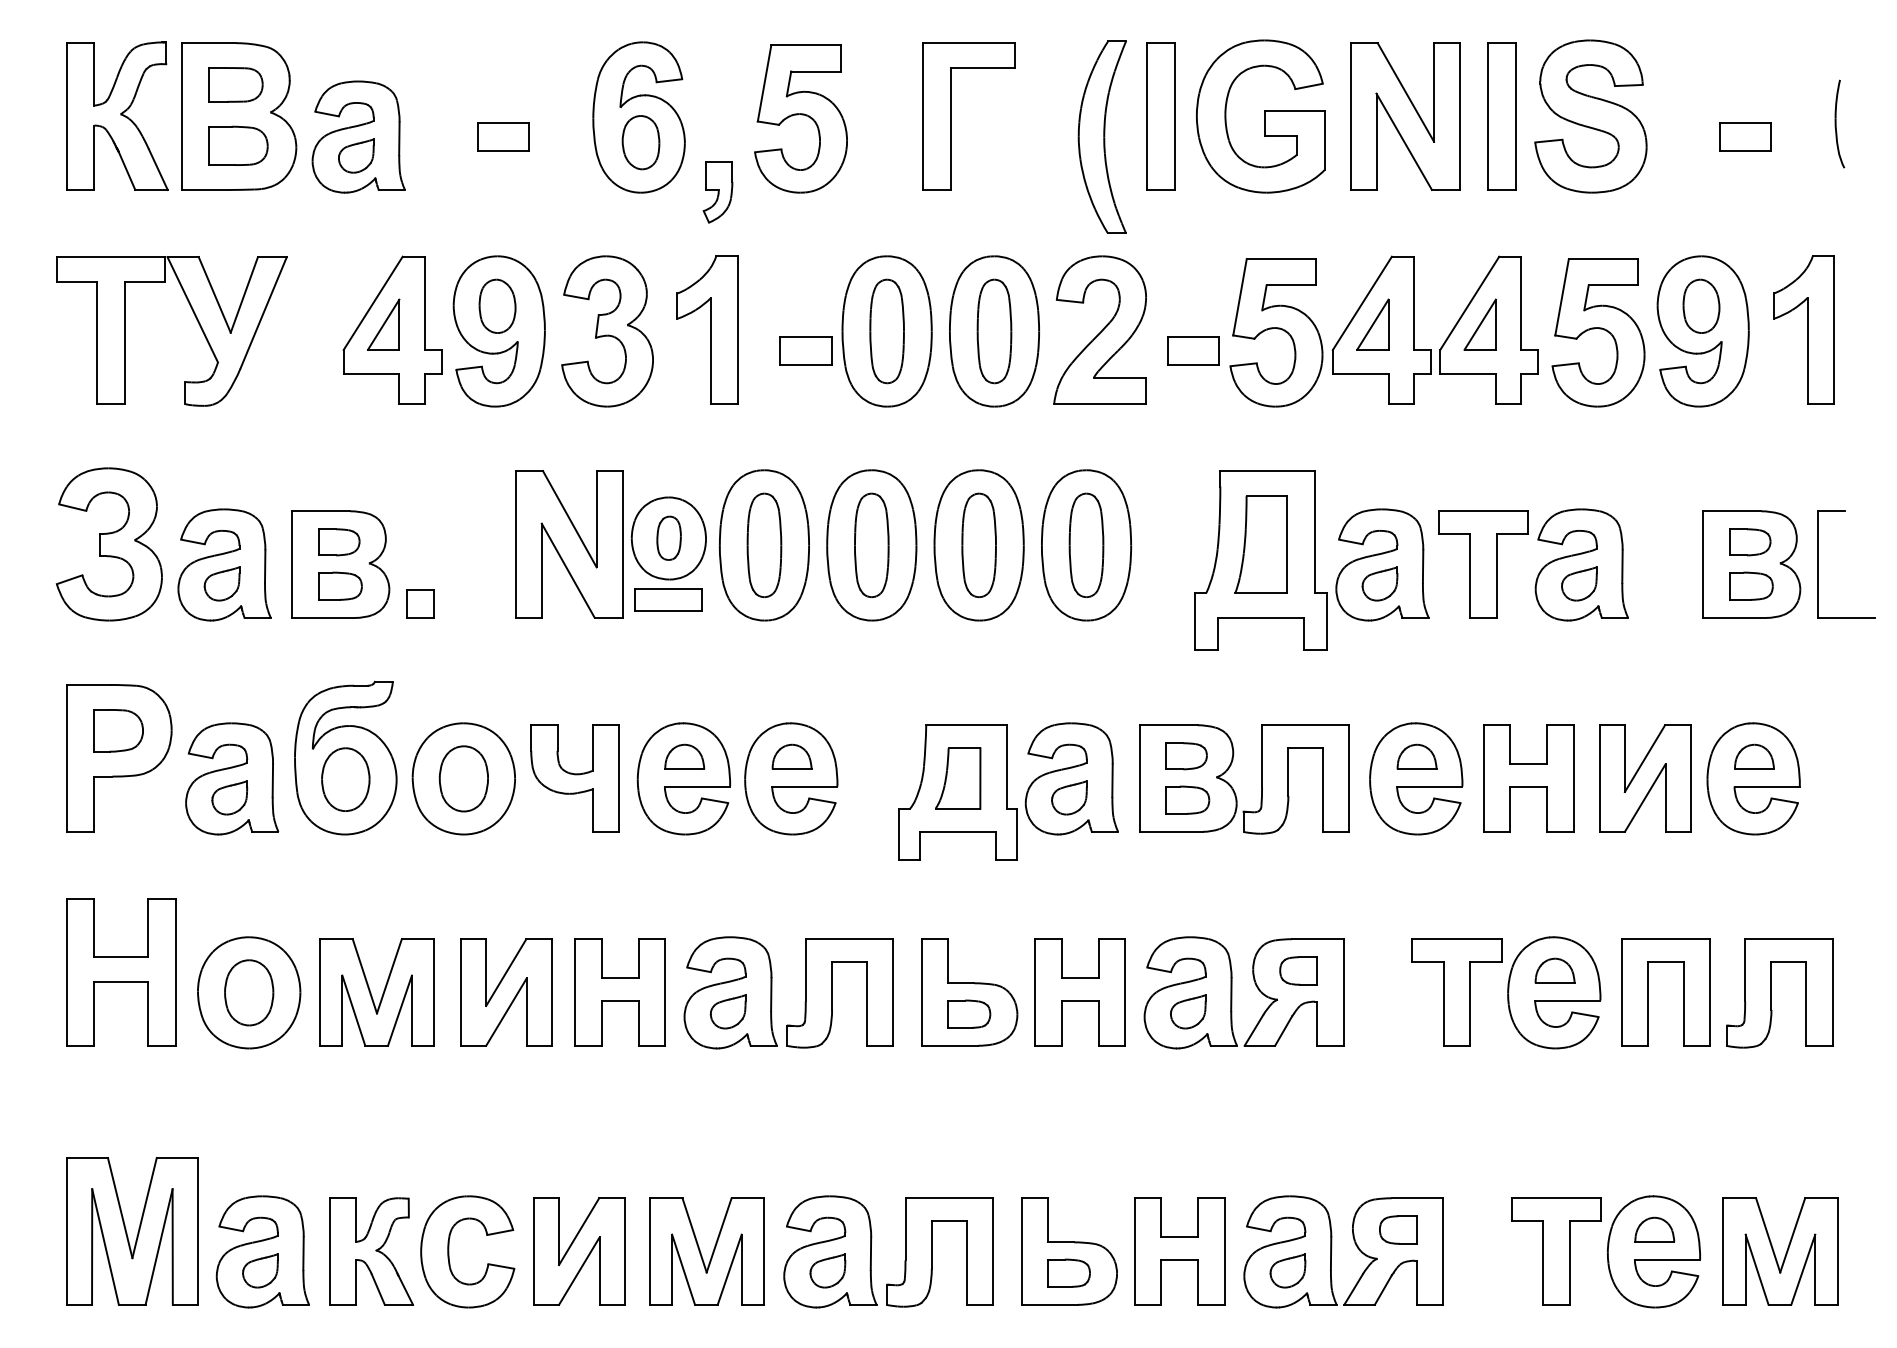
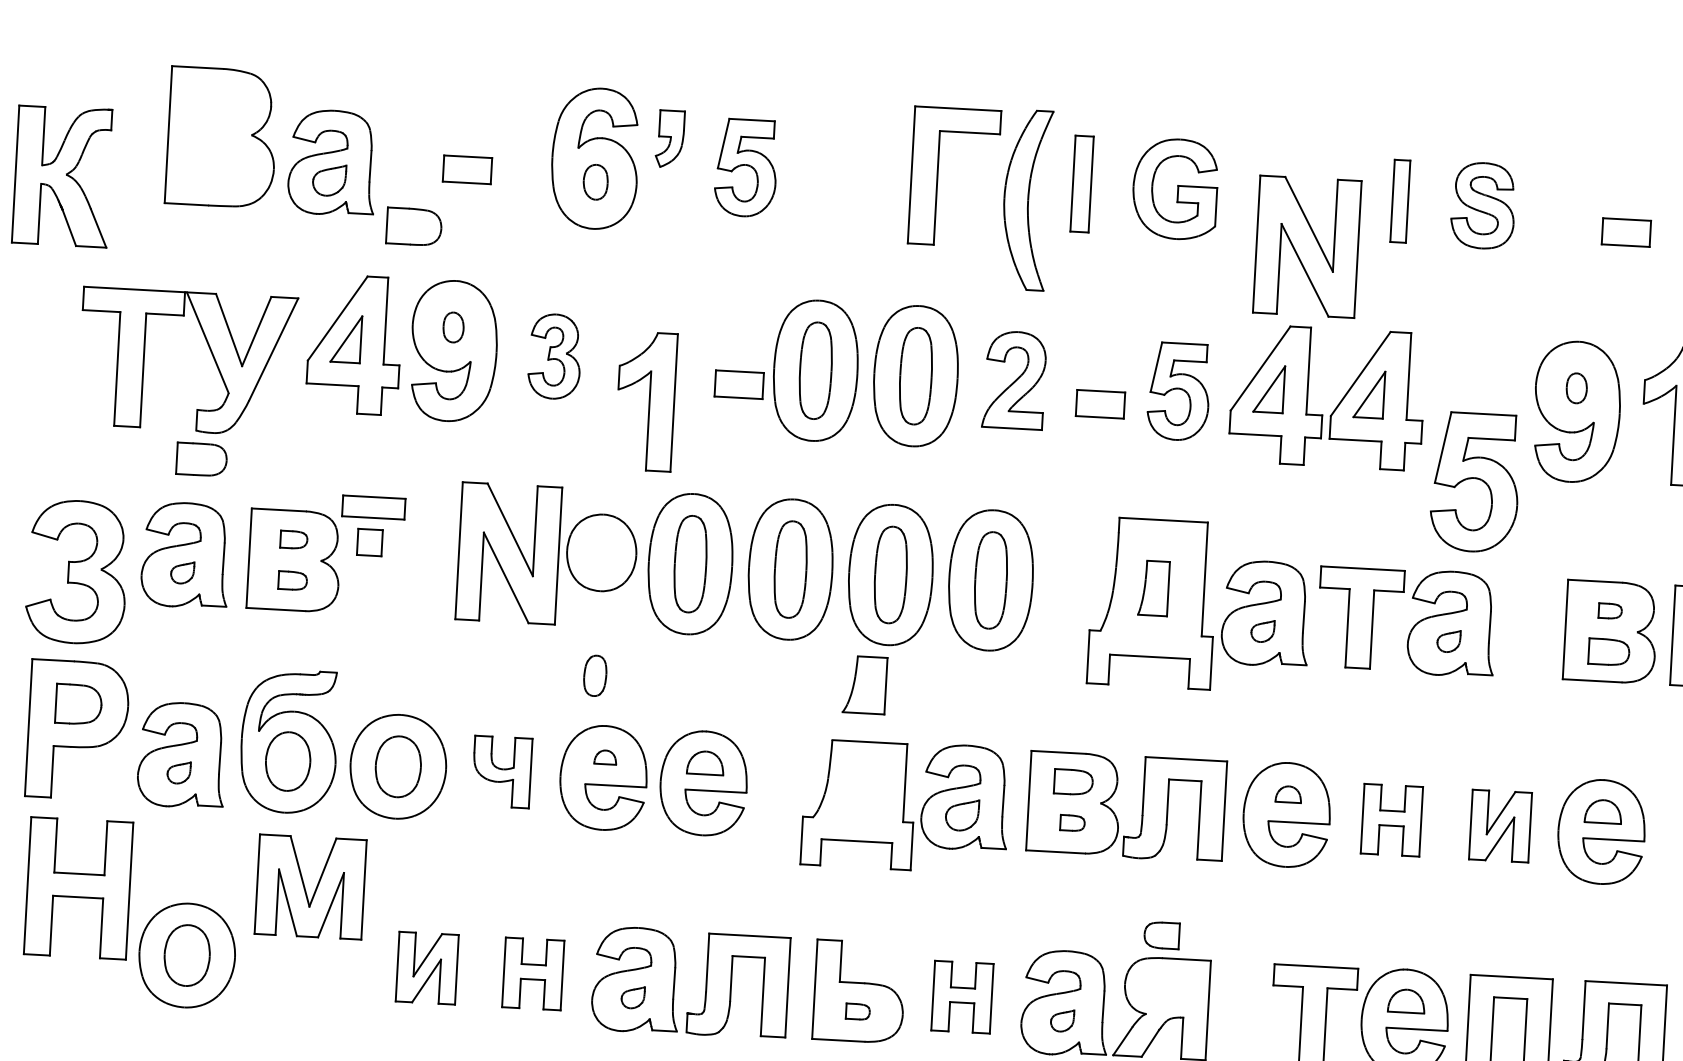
part: (235, 84) -> (201, 459), moved
part: (117, 115) -> (63, 175), moved
part: (951, 116) -> (938, 176), moved
part: (1160, 116) -> (1081, 184), size x0.7
part: (1260, 116) -> (1174, 189), size x0.7
part: (1405, 116) -> (1307, 246), moved
part: (1501, 116) -> (1399, 201), size x0.6
part: (1590, 116) -> (1482, 205), size x0.6
part: (800, 118) -> (745, 167), size x0.7
part: (640, 142) -> (595, 182), size x0.7
part: (238, 145) -> (414, 226), moved
part: (717, 192) -> (669, 139), moved
part: (497, 305) -> (453, 326), size x0.6
part: (1701, 305) -> (1576, 387), size x0.6
part: (195, 318) -> (209, 351), moved
part: (707, 329) -> (646, 400), moved
part: (1099, 329) -> (1014, 379), size x0.7
part: (607, 331) -> (554, 356), size x0.6
part: (1276, 332) -> (1178, 391), size x0.7
part: (1598, 332) -> (1475, 482), moved
part: (668, 537) -> (594, 675), moved
part: (339, 542) -> (294, 539), size x0.7
part: (1750, 542) -> (1610, 611), size x0.6
part: (108, 544) -> (76, 572), moved
part: (1260, 544) -> (1153, 588), size x0.6
part: (221, 583) -> (182, 572), size x0.7
part: (1379, 583) -> (1262, 630), size x0.7
part: (1579, 583) -> (1448, 640), size x0.7
part: (340, 585) -> (292, 580), size x0.7
part: (668, 599) -> (373, 506), moved
part: (420, 603) -> (369, 542), moved
part: (684, 756) -> (605, 757), size x0.6
part: (1416, 756) -> (1288, 794), size x0.7
part: (574, 778) -> (501, 772), size x0.7
part: (958, 778) -> (865, 685), moved
part: (1528, 778) -> (1391, 820), size x0.7
part: (1645, 778) -> (1500, 826), size x0.7
part: (229, 797) -> (178, 772), size x0.7
part: (1187, 799) -> (1072, 822), size x0.6
part: (1298, 970) -> (1161, 935), moved
part: (121, 972) -> (78, 888), moved
part: (376, 992) -> (310, 887), moved
part: (506, 992) -> (427, 968), size x0.7
part: (619, 992) -> (532, 973), size x0.7
part: (1079, 992) -> (961, 997), size x0.7
part: (727, 1011) -> (632, 997), size x0.7
part: (1188, 1011) -> (1062, 1020), size x0.7
part: (969, 1013) -> (858, 1011), size x0.6

